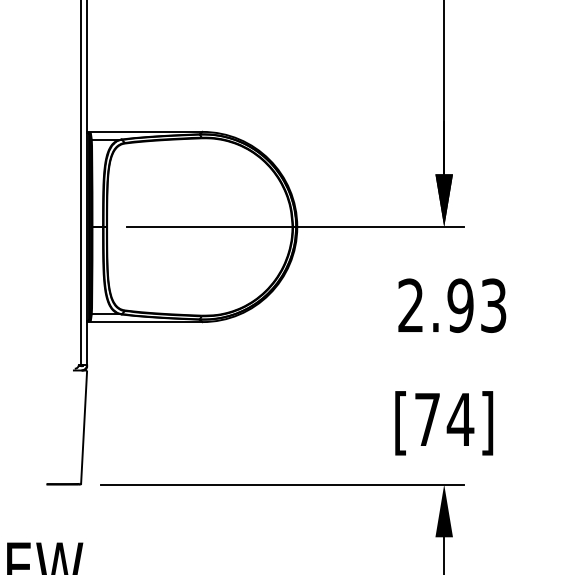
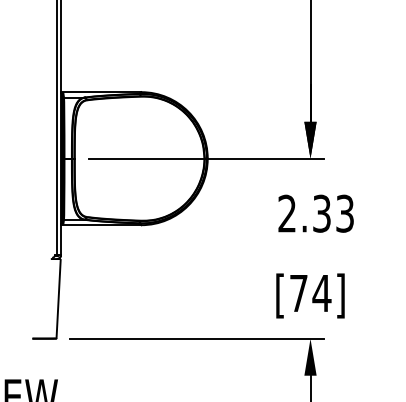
text: (459, 305) -> (321, 213), 2.93 -> 2.33

